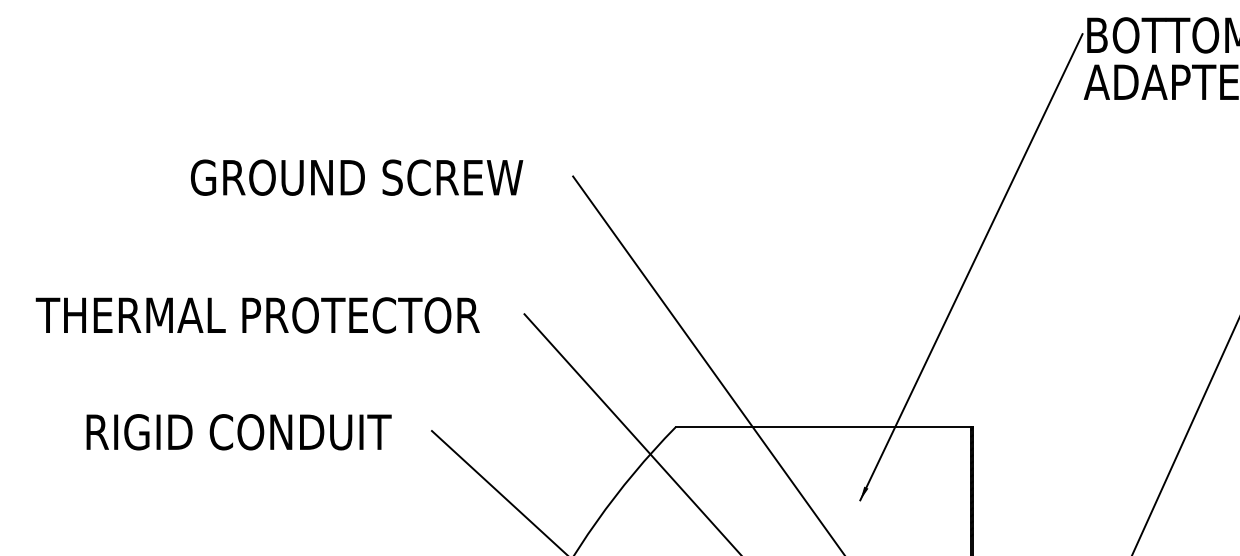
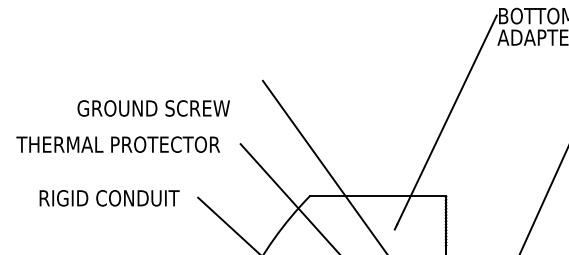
text: (356, 177) -> (153, 108), moved

